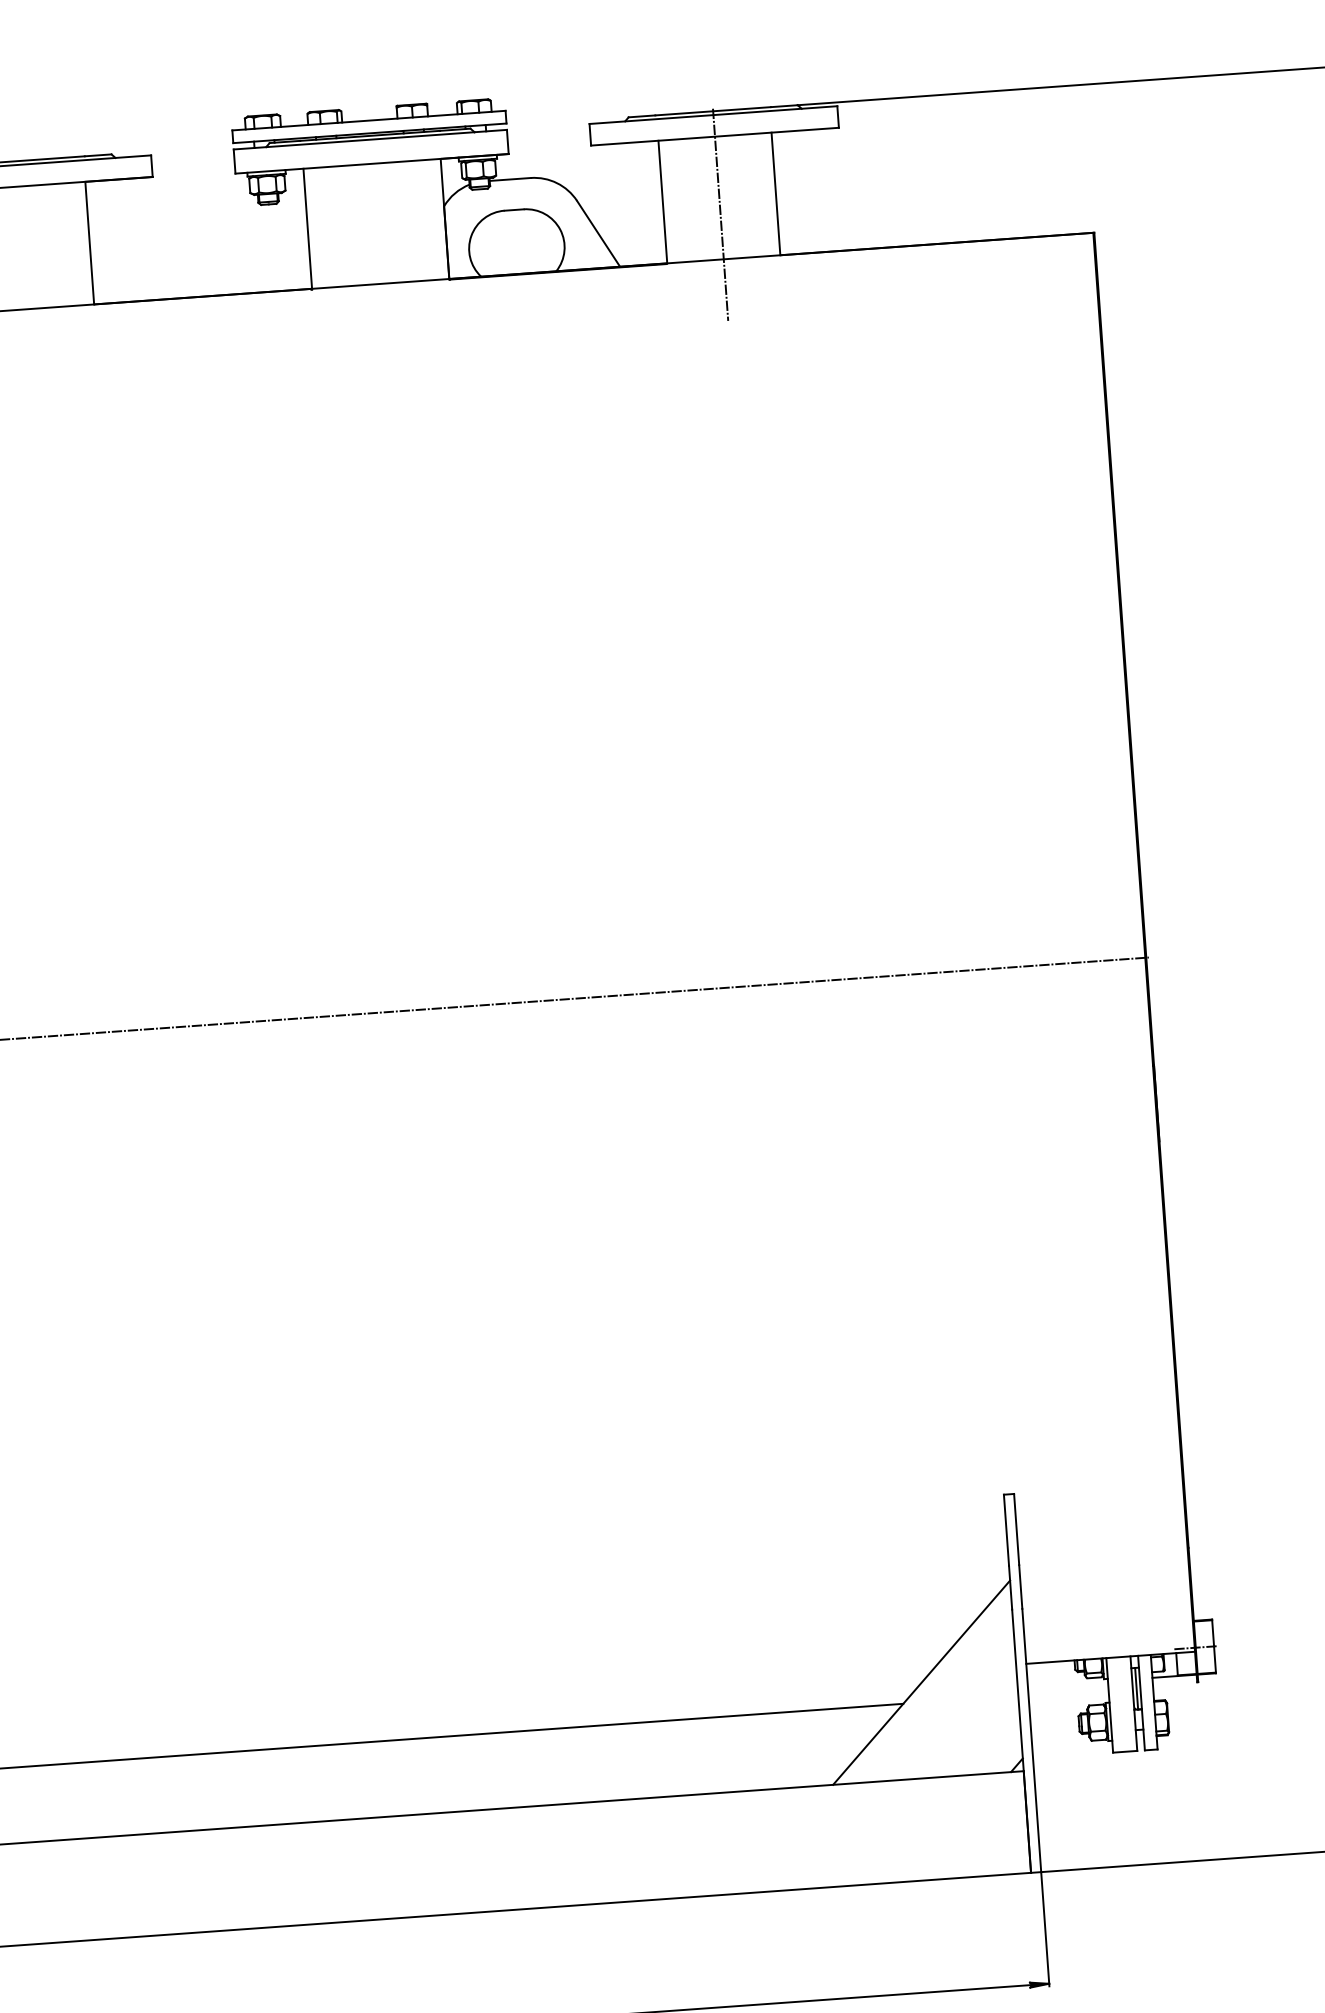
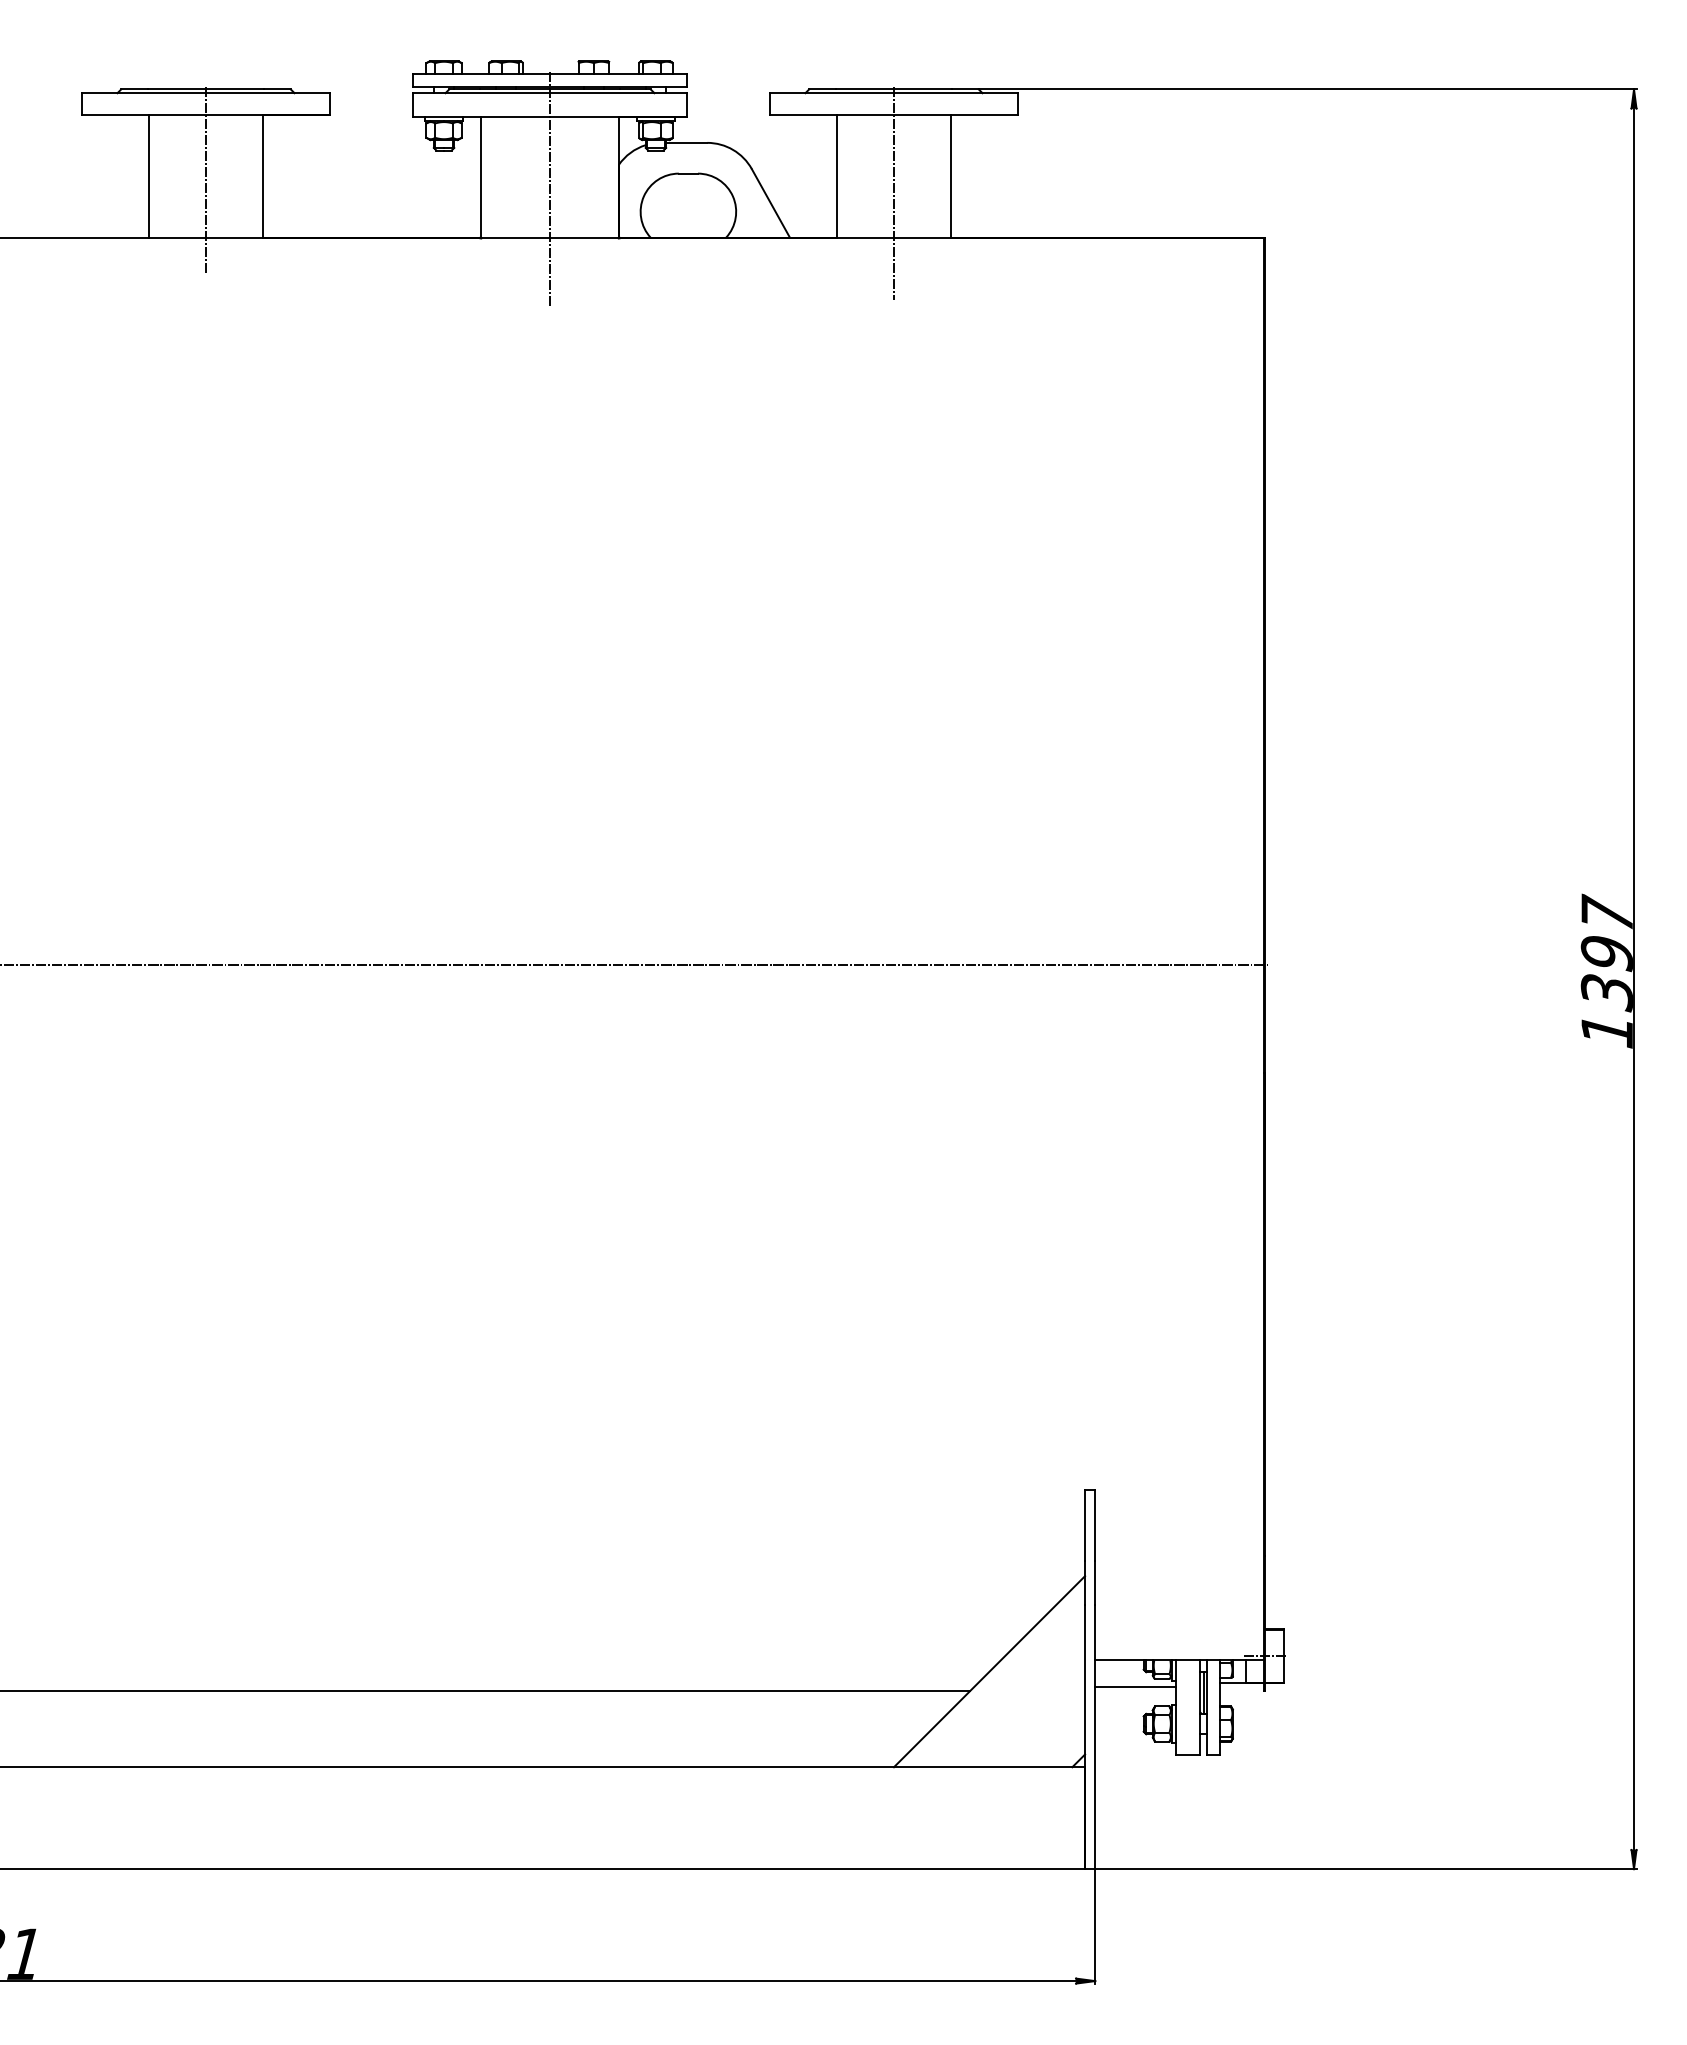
line: (377, 235) -> (550, 189), added
line: (33, 250) -> (206, 179), added
line: (1068, 1687) -> (1135, 1686), added

